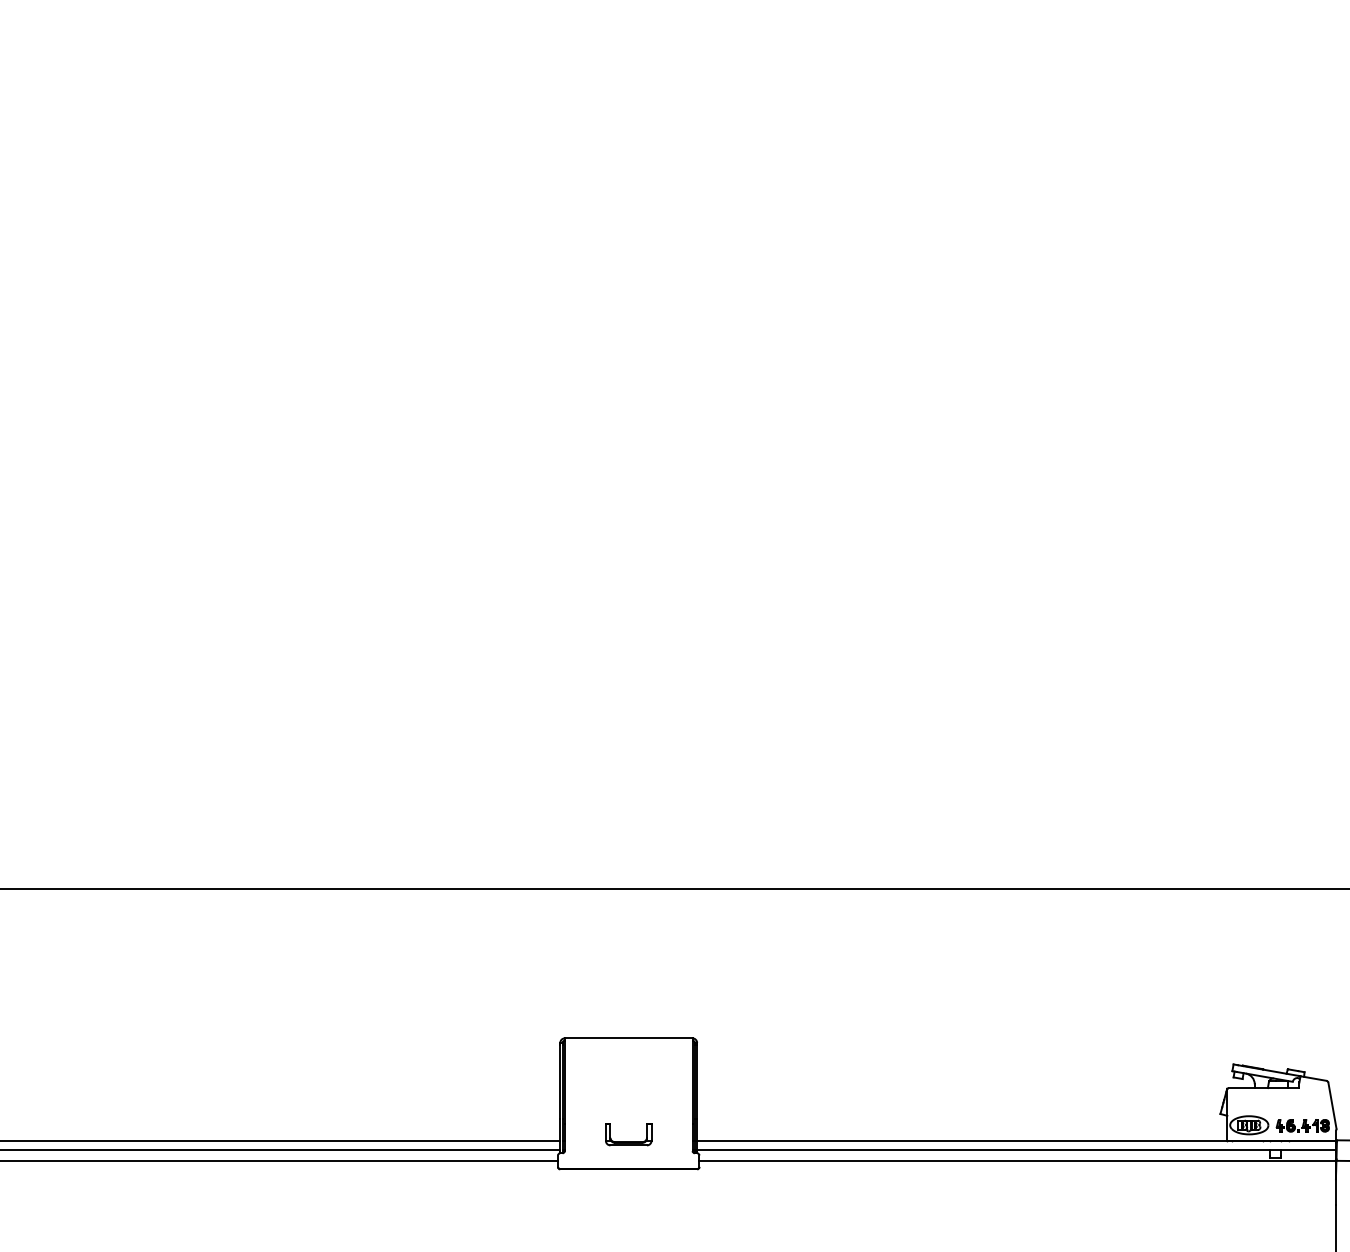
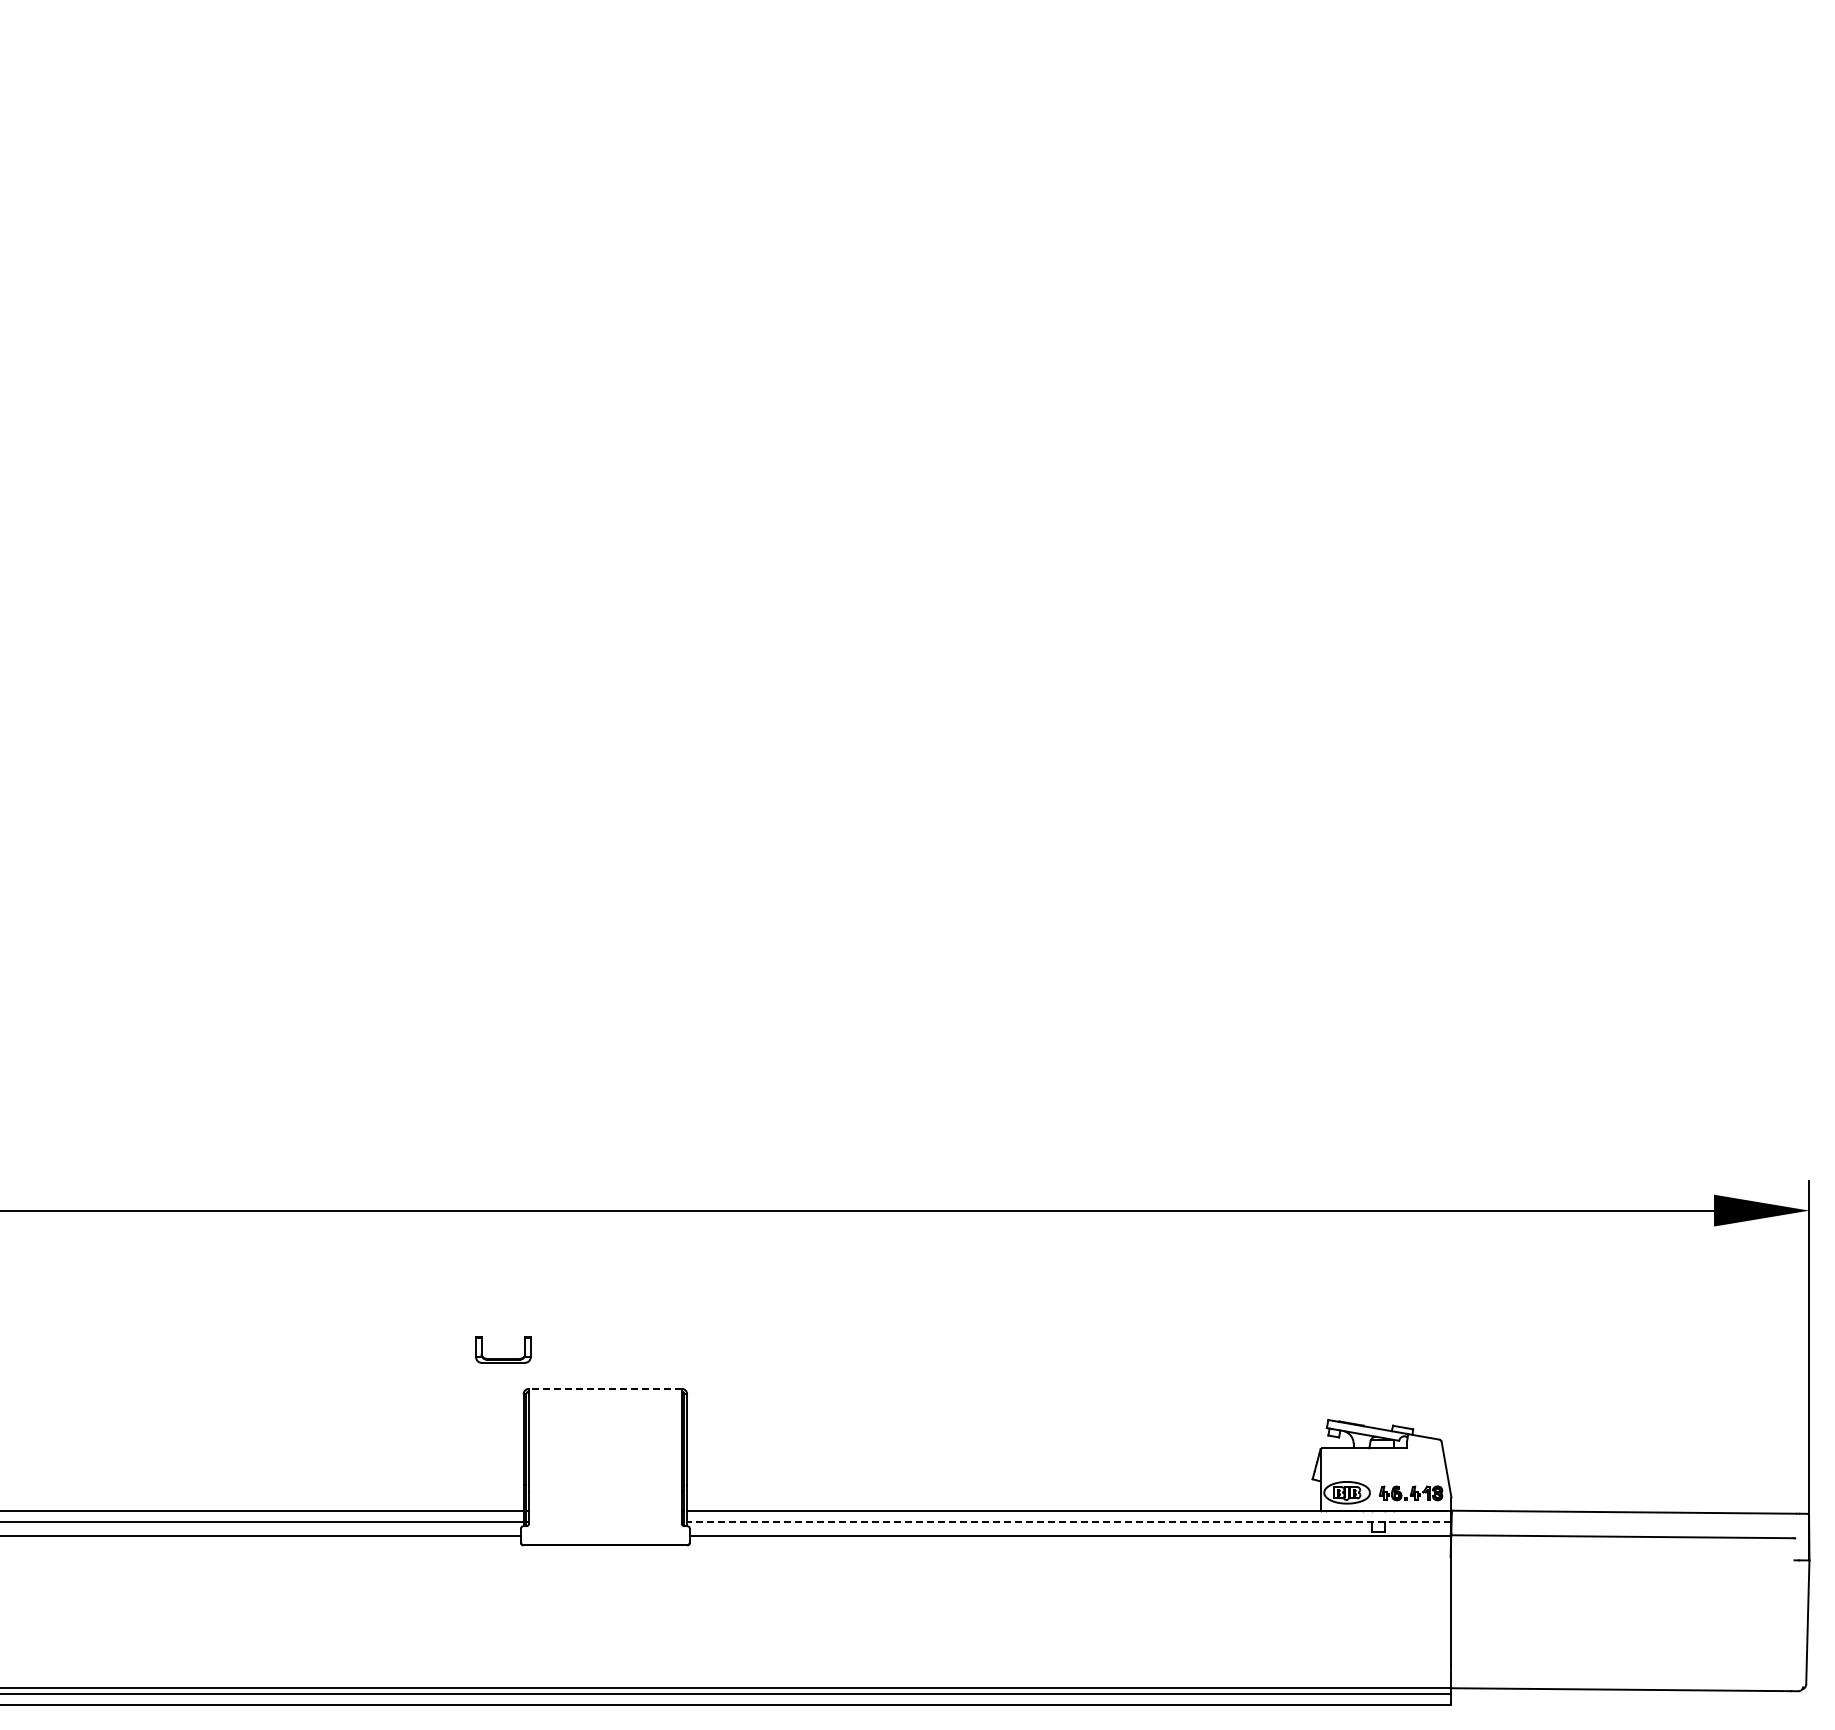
line: (627, 1038) -> (604, 1388), solid -> dashed
part: (628, 1141) -> (503, 1358), moved
line: (1016, 1149) -> (1068, 1521), solid -> dashed

